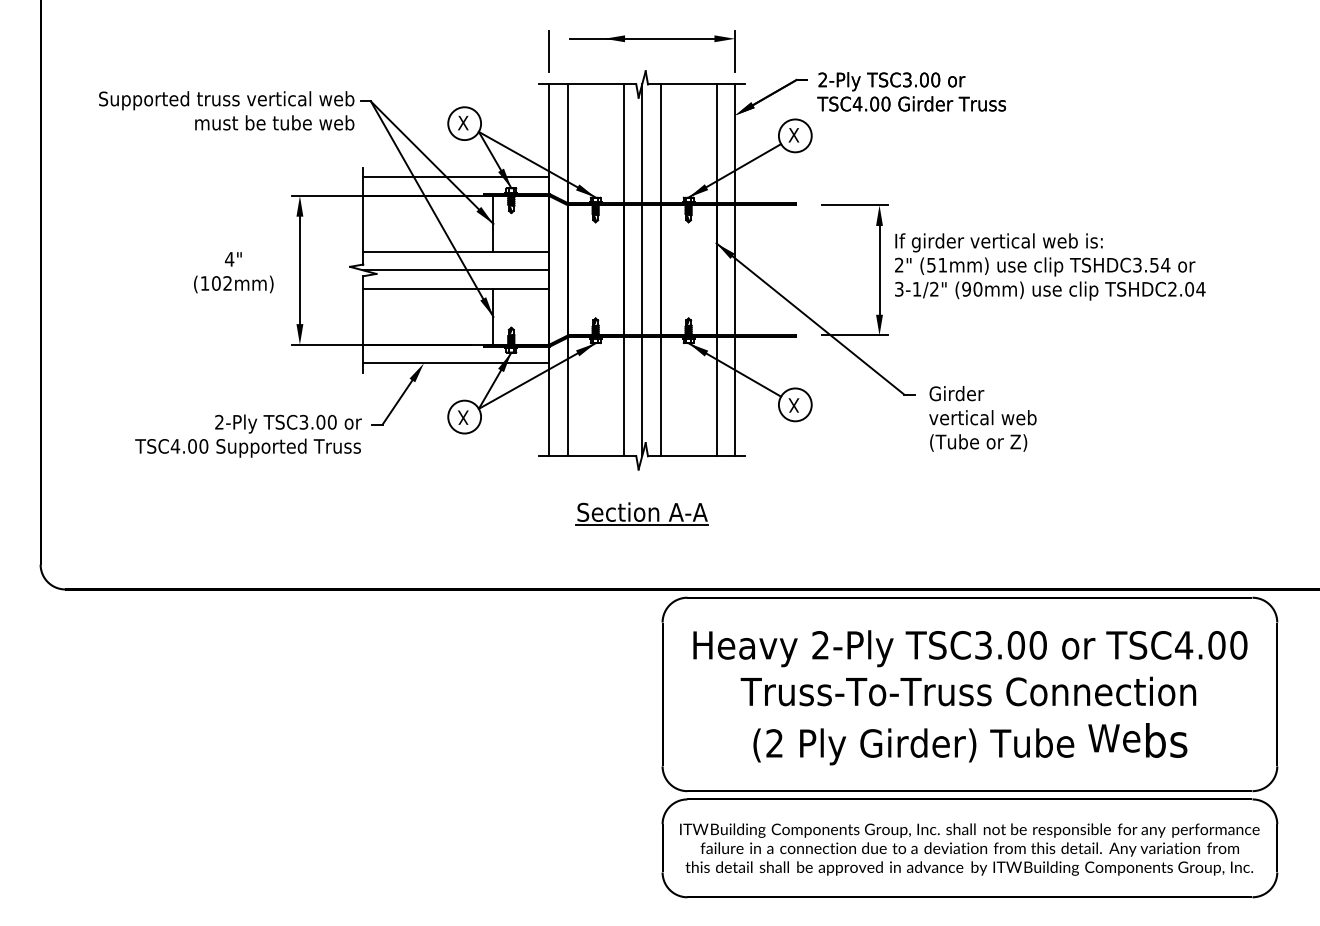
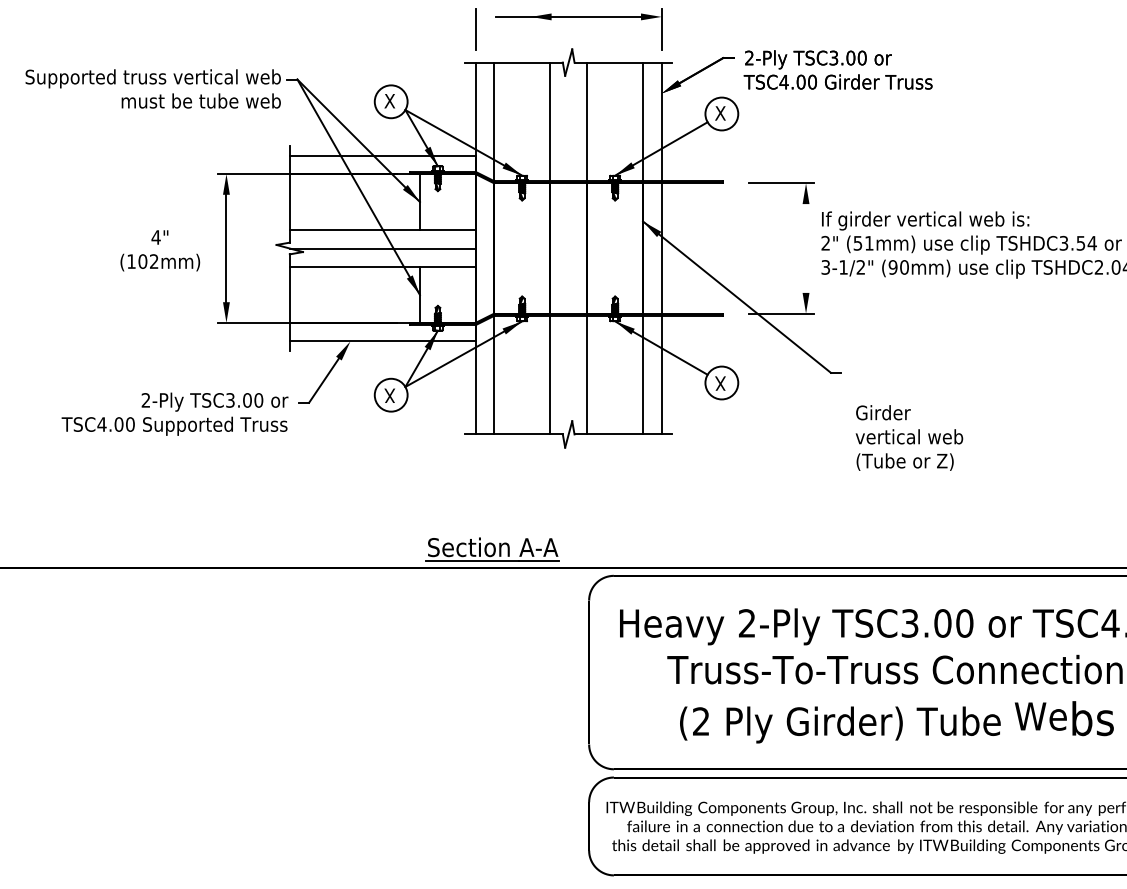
line: (879, 269) -> (806, 247), removed
line: (642, 270) -> (569, 248), removed
text: (982, 418) -> (909, 437), moved
part: (641, 513) -> (492, 548), moved

